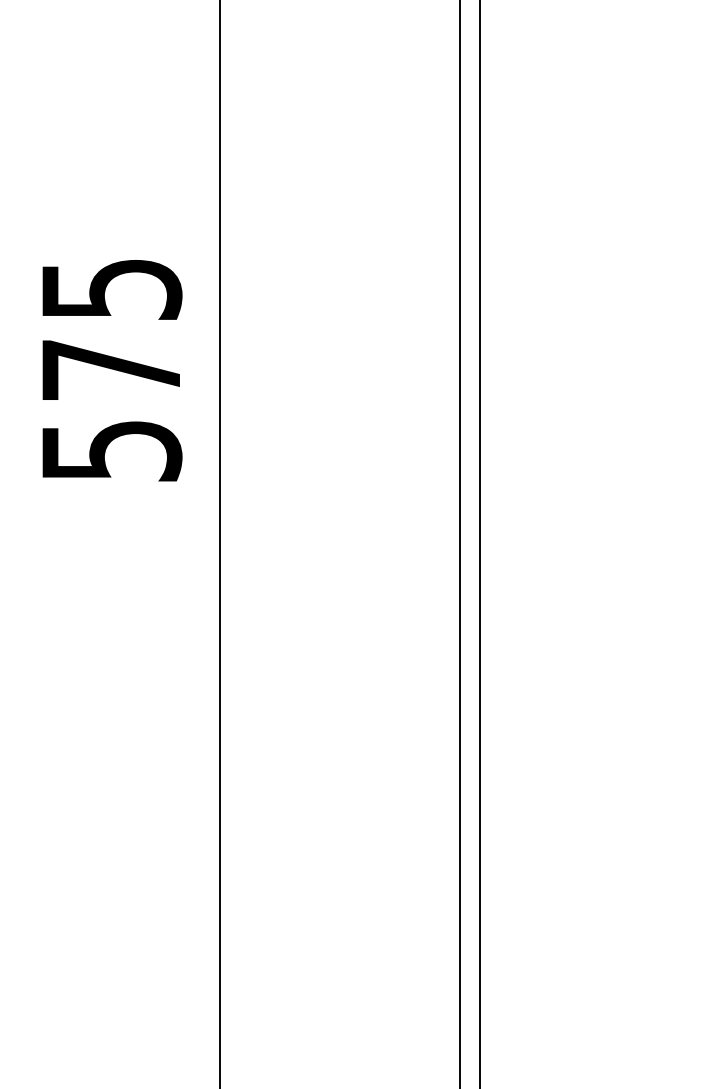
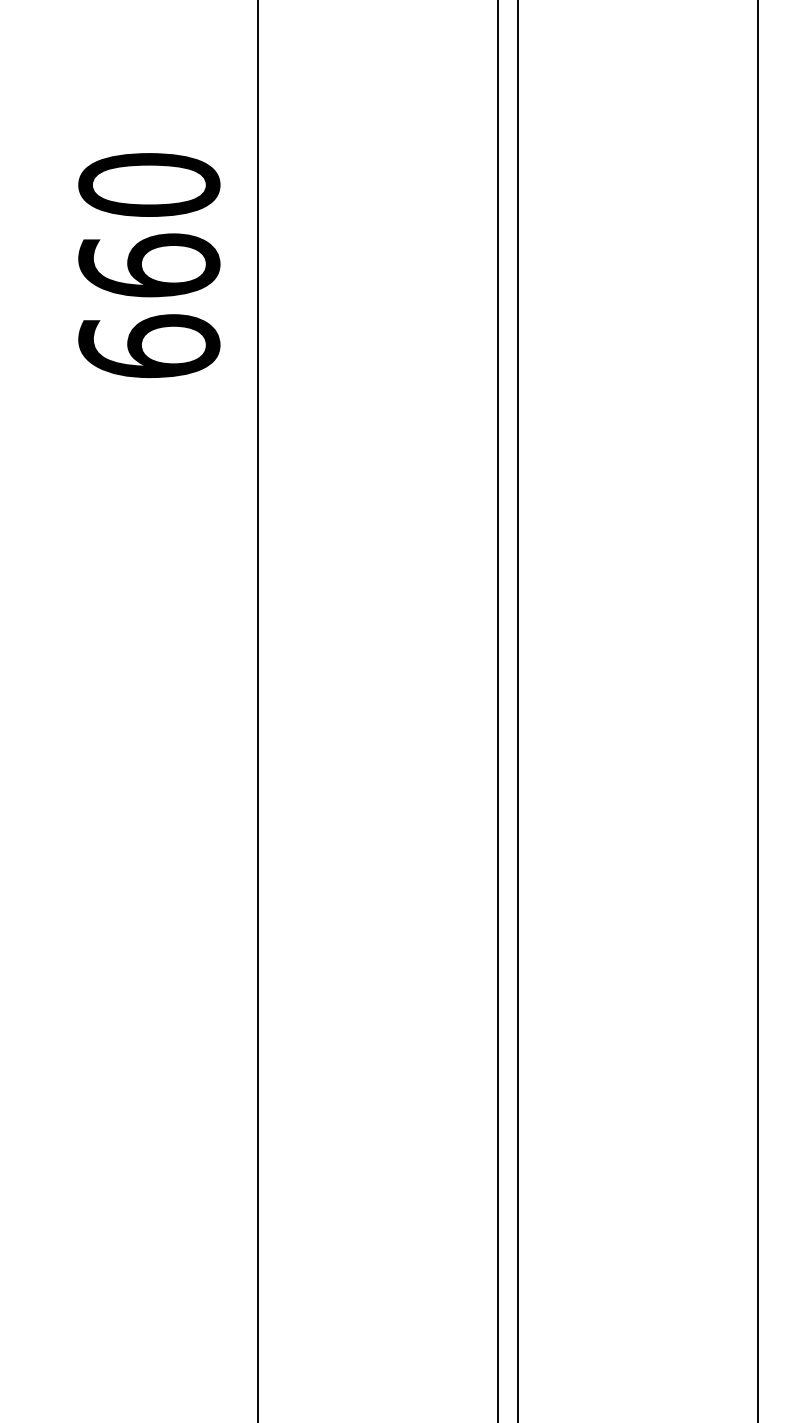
text: (111, 369) -> (149, 265), 575 -> 660

